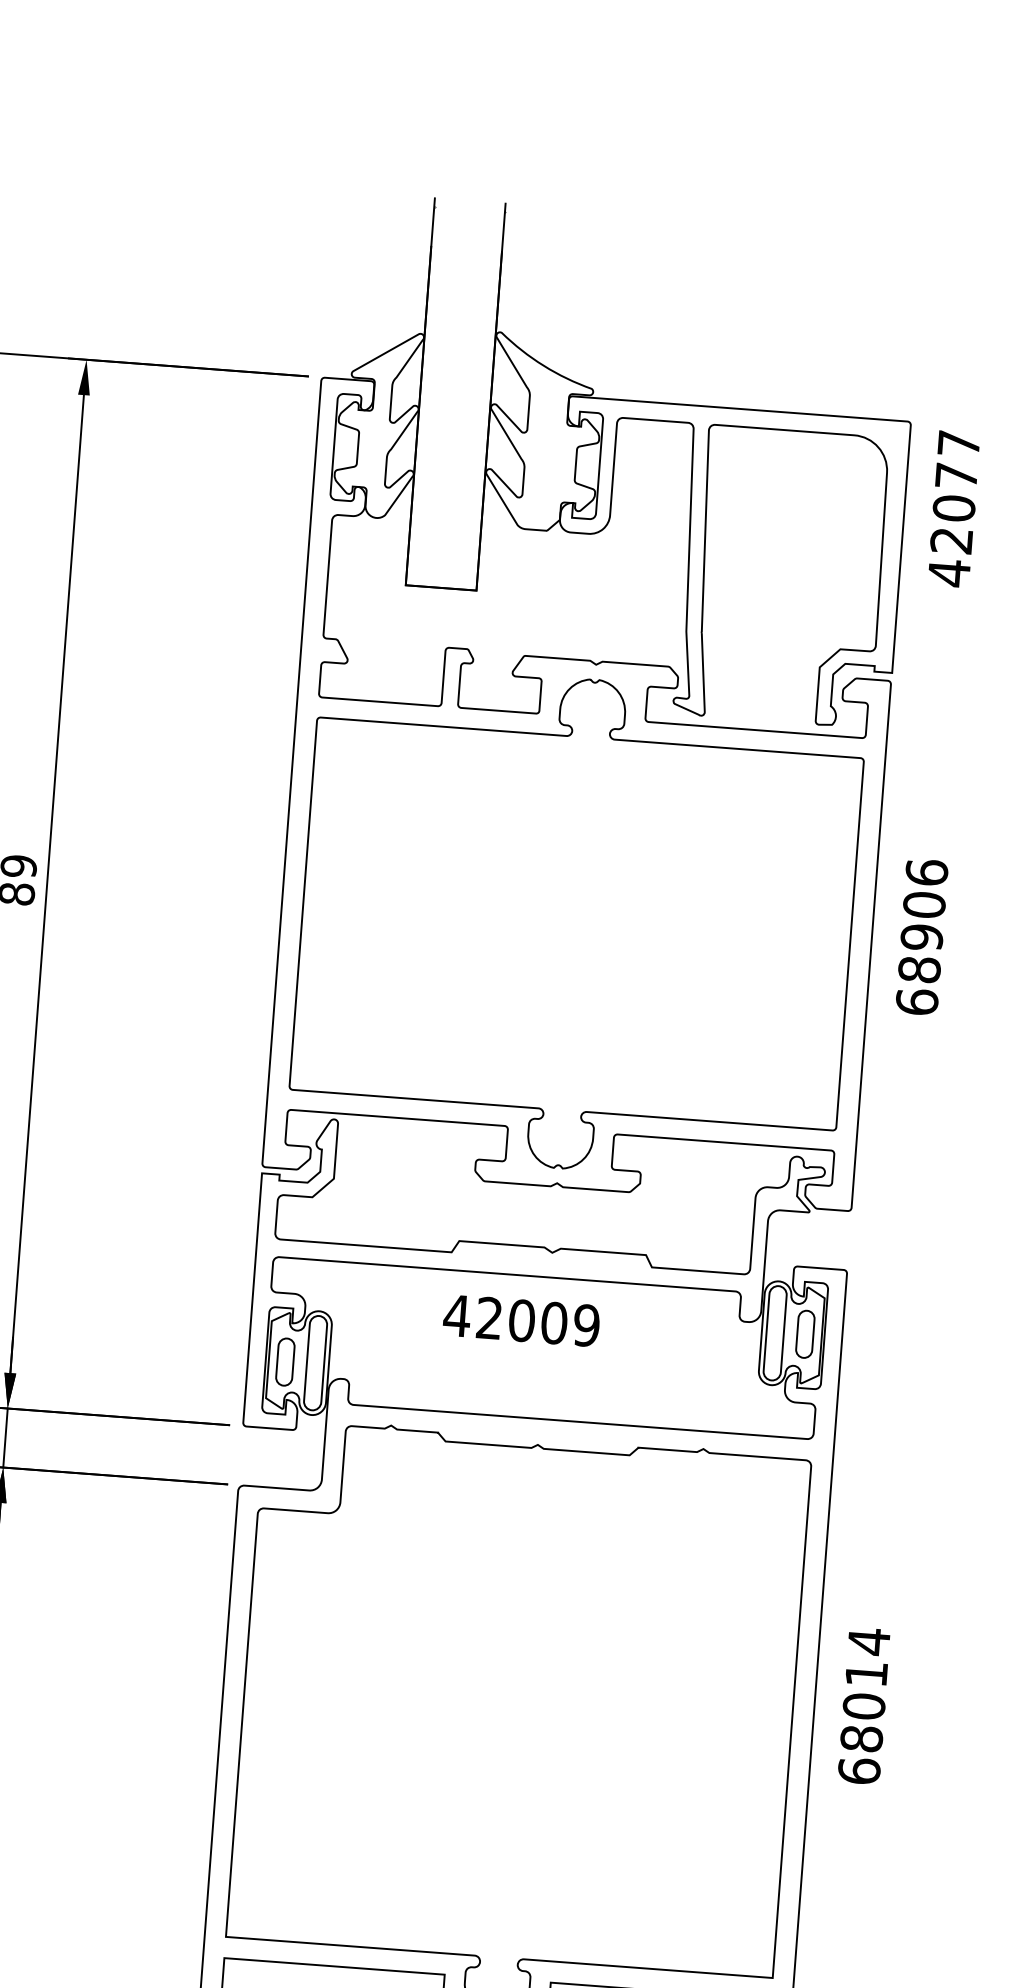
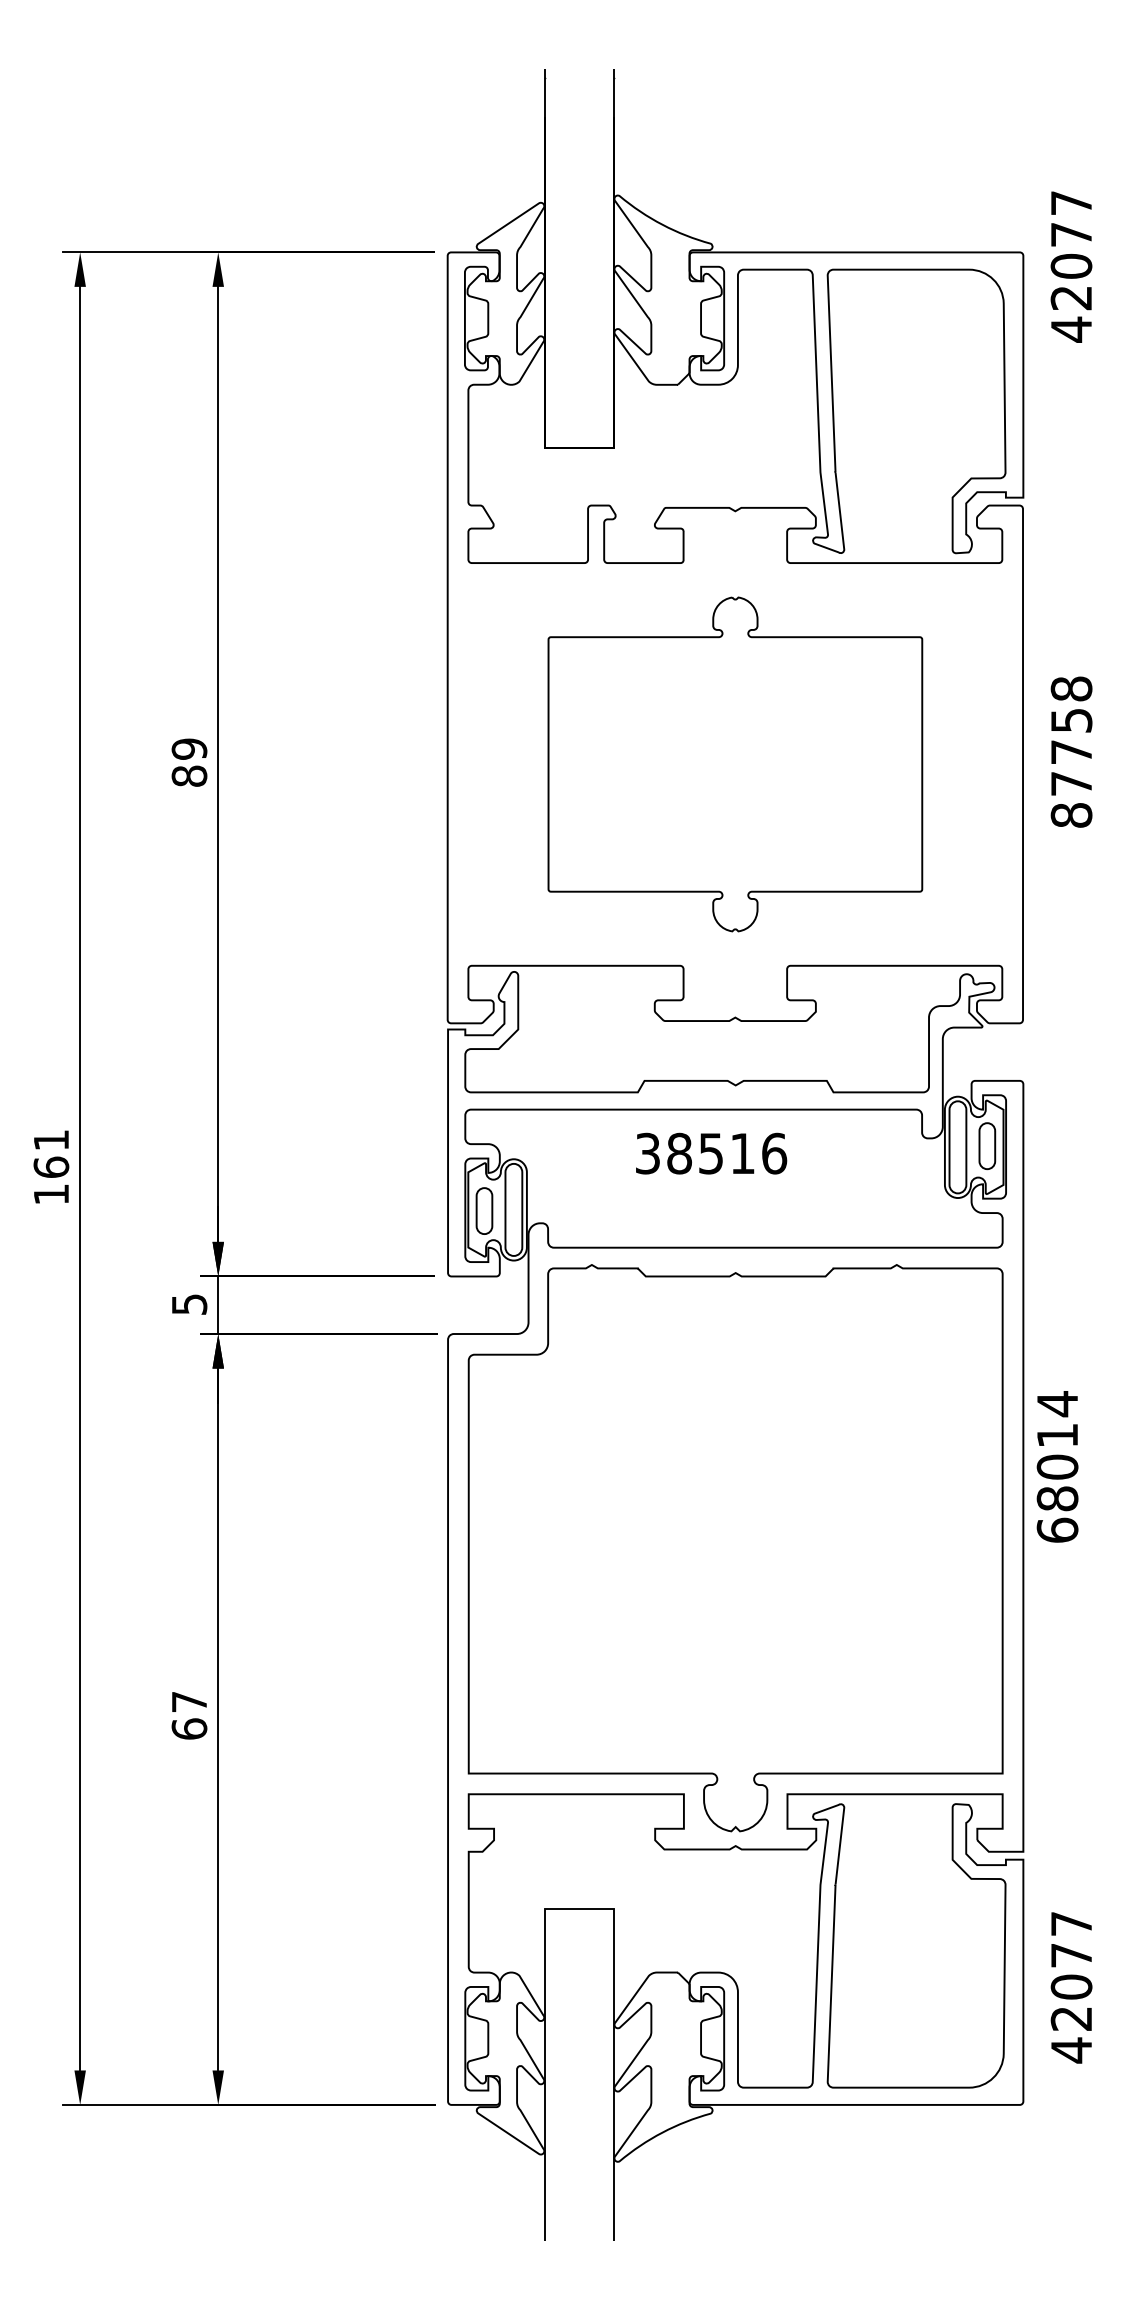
text: (954, 508) -> (1071, 266), moved
part: (576, 924) -> (735, 764), size x0.7
text: (921, 936) -> (1071, 751), 68906 -> 87758
text: (521, 1320) -> (710, 1153), 42009 -> 38516
text: (864, 1705) -> (1057, 1466), moved

